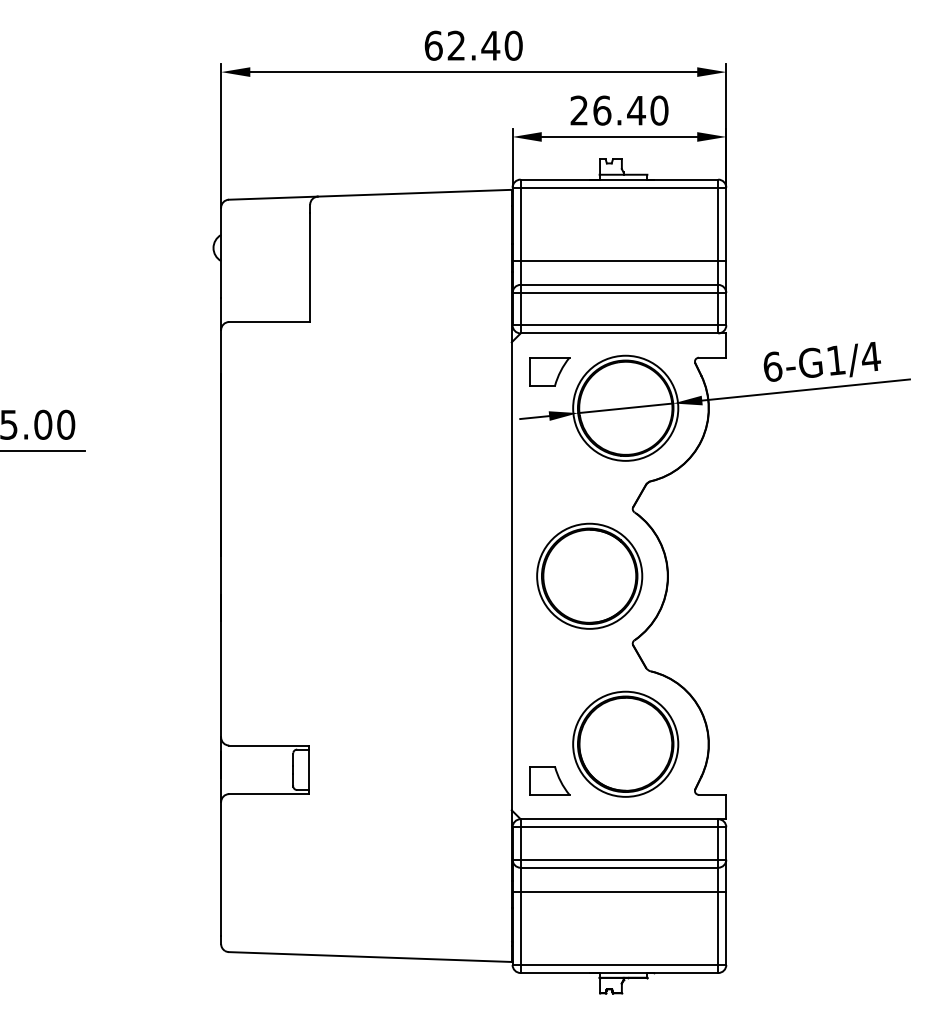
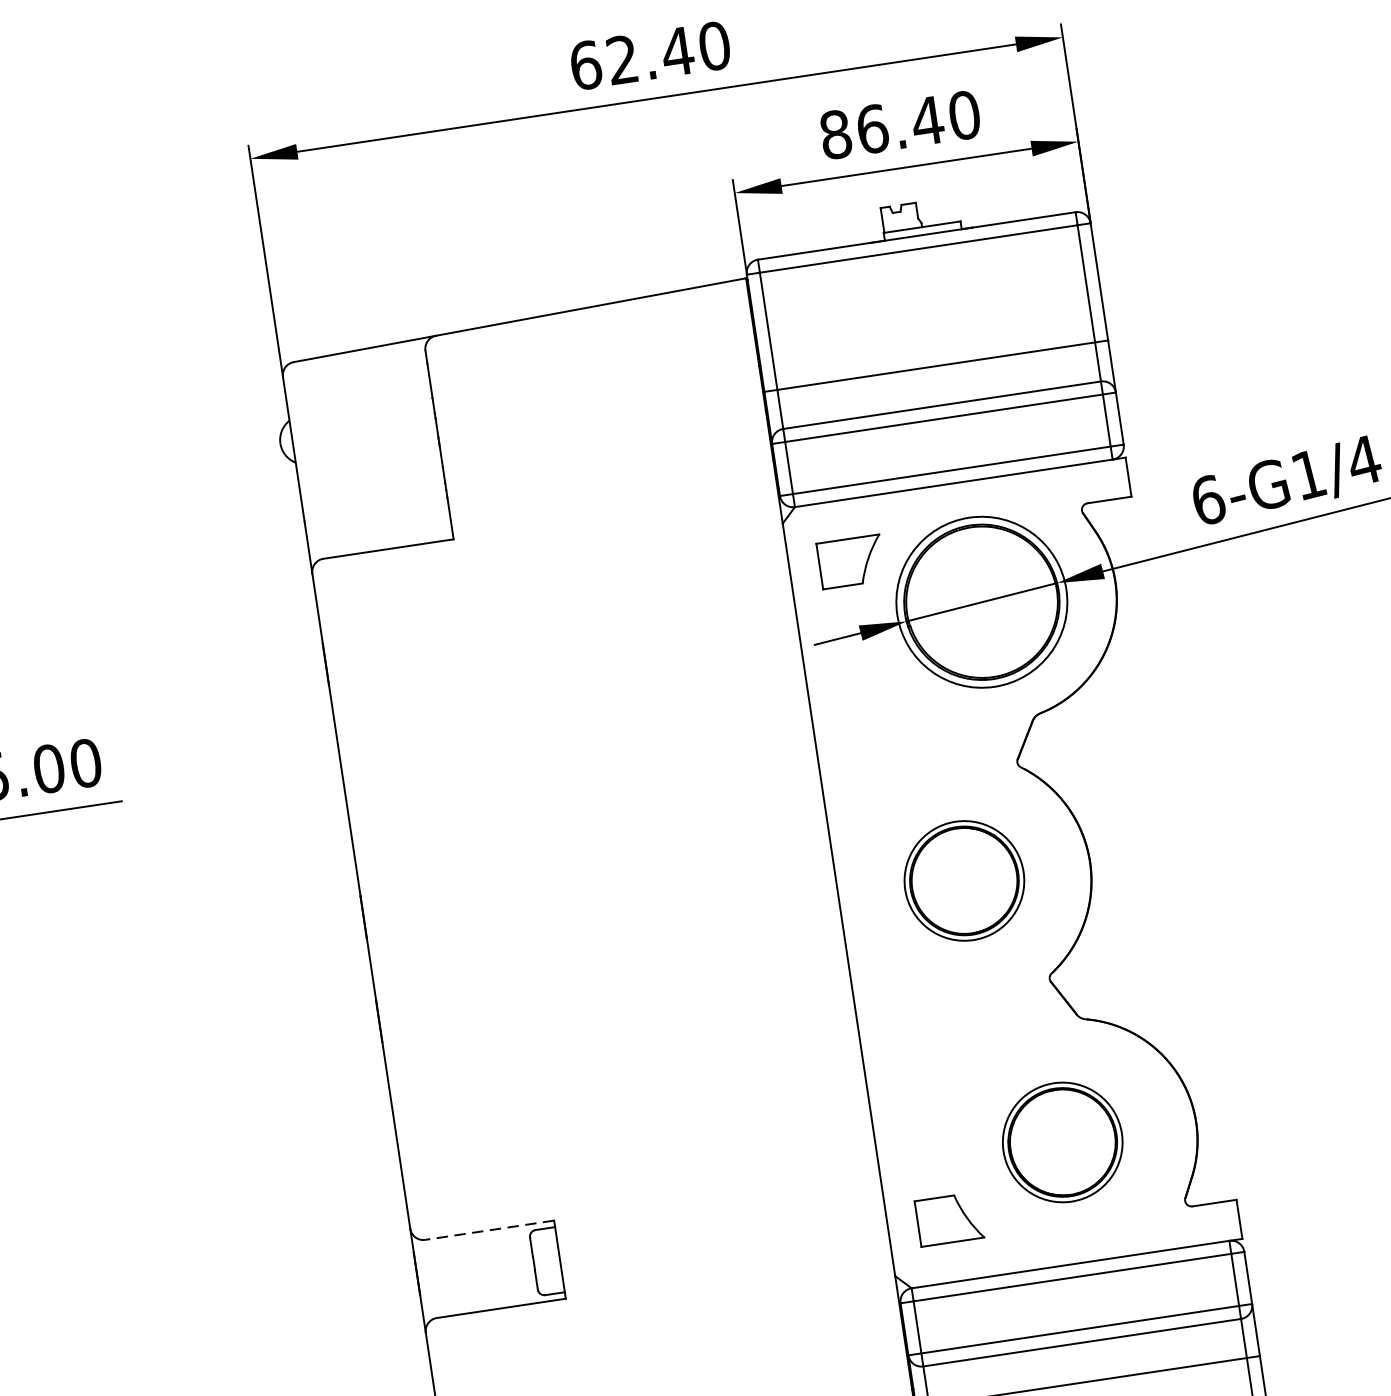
text: (579, 110) -> (835, 134), 26.40 -> 86.40
part: (589, 575) -> (963, 879), size x0.7
part: (625, 743) -> (1062, 1141), size x0.7
line: (268, 745) -> (488, 1230), solid -> dashed

